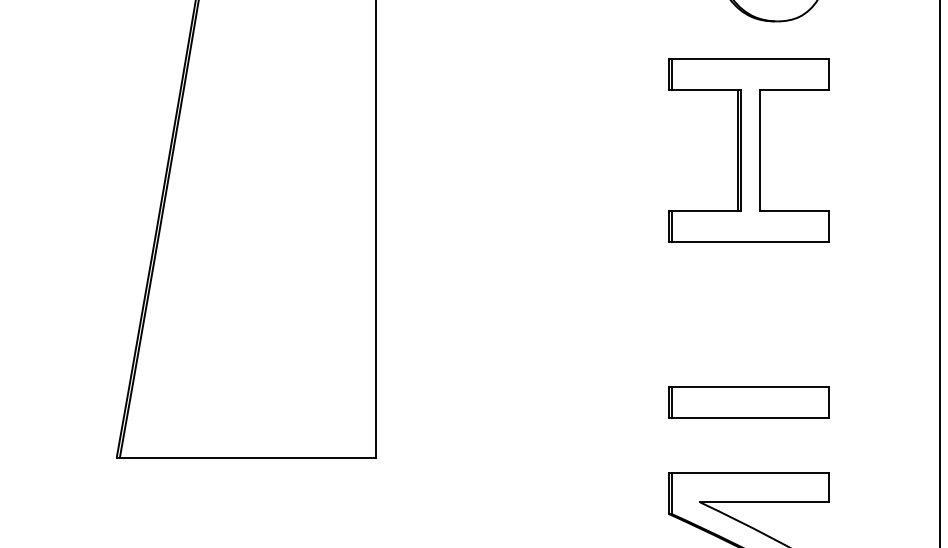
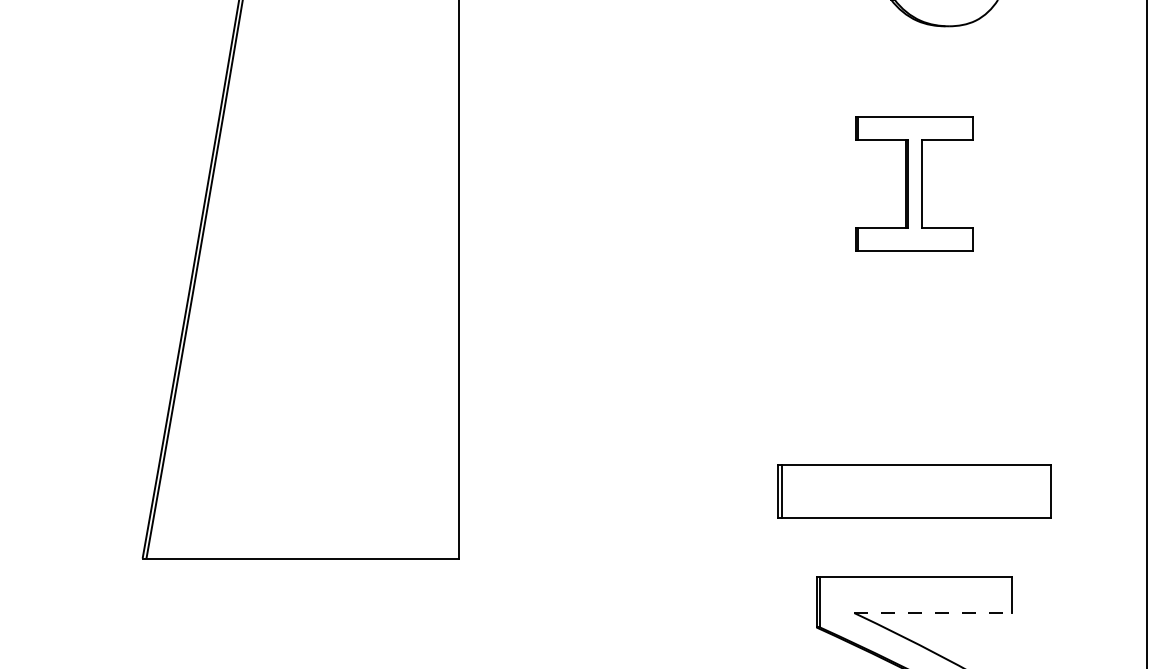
part: (748, 150) -> (913, 183), size x0.6
part: (748, 402) -> (913, 491), size x1.4
line: (765, 502) -> (934, 613), solid -> dashed

